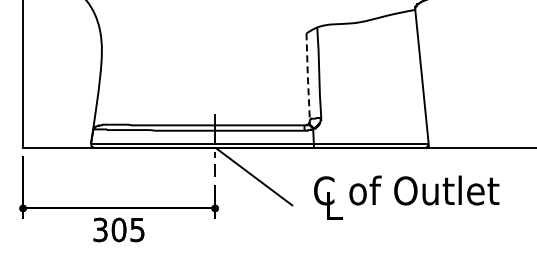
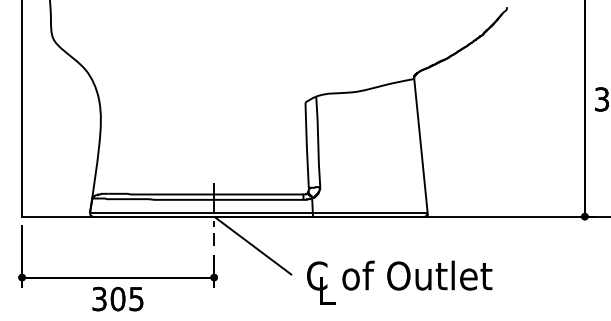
line: (307, 76) -> (306, 145), dashed -> solid
text: (406, 197) -> (399, 282), moved

